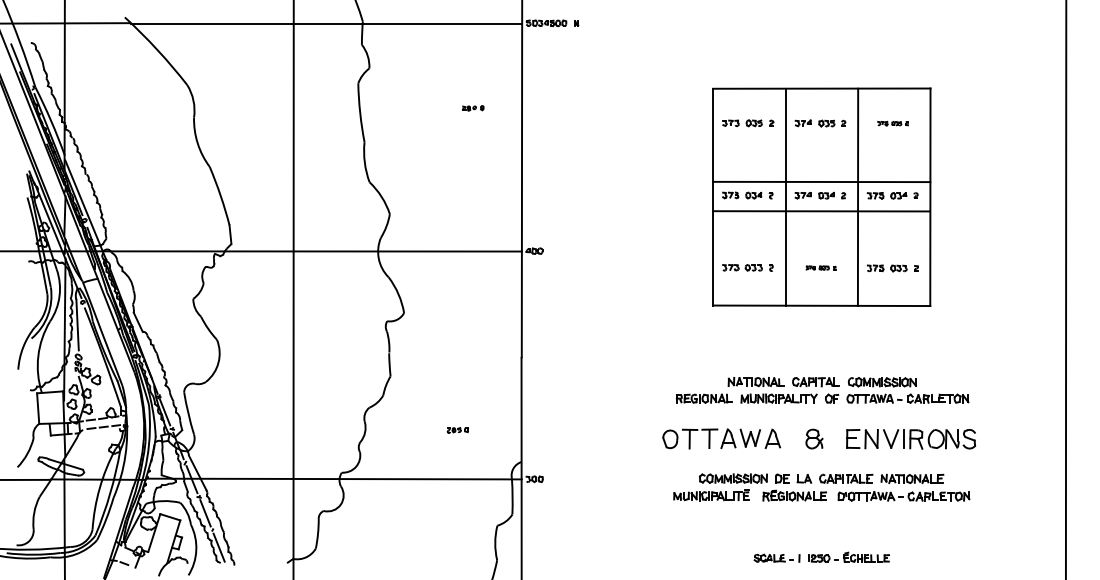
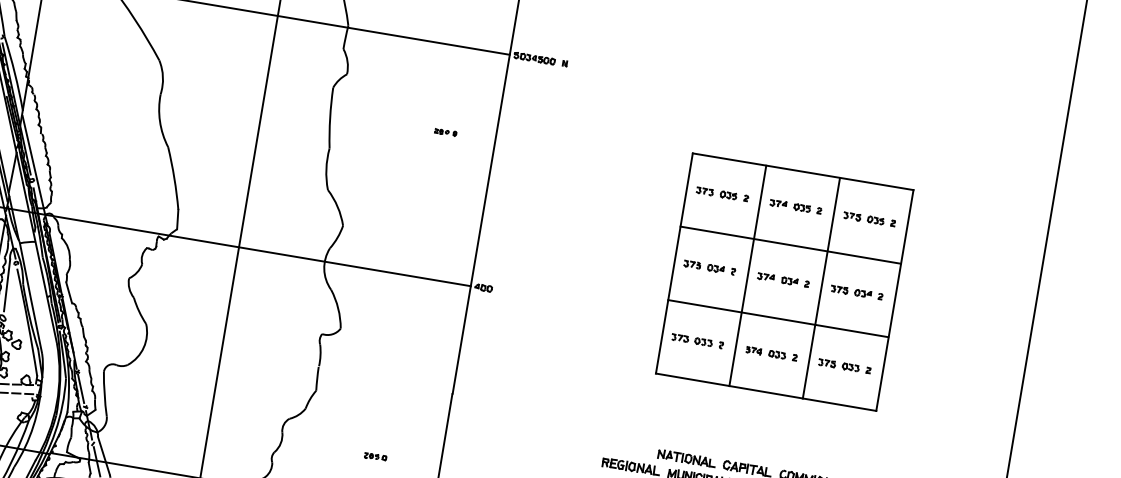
part: (892, 123) -> (868, 219), size x1.67
line: (821, 181) -> (790, 244), moved
line: (821, 211) -> (778, 318), moved
part: (820, 267) -> (771, 353), size x1.67

